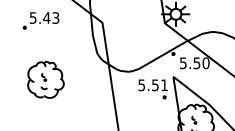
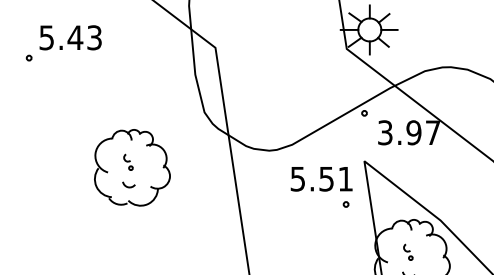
part: (40, 20) -> (62, 42), moved
text: (194, 63) -> (408, 133), 5.50 -> 3.97
part: (45, 79) -> (131, 166), moved

